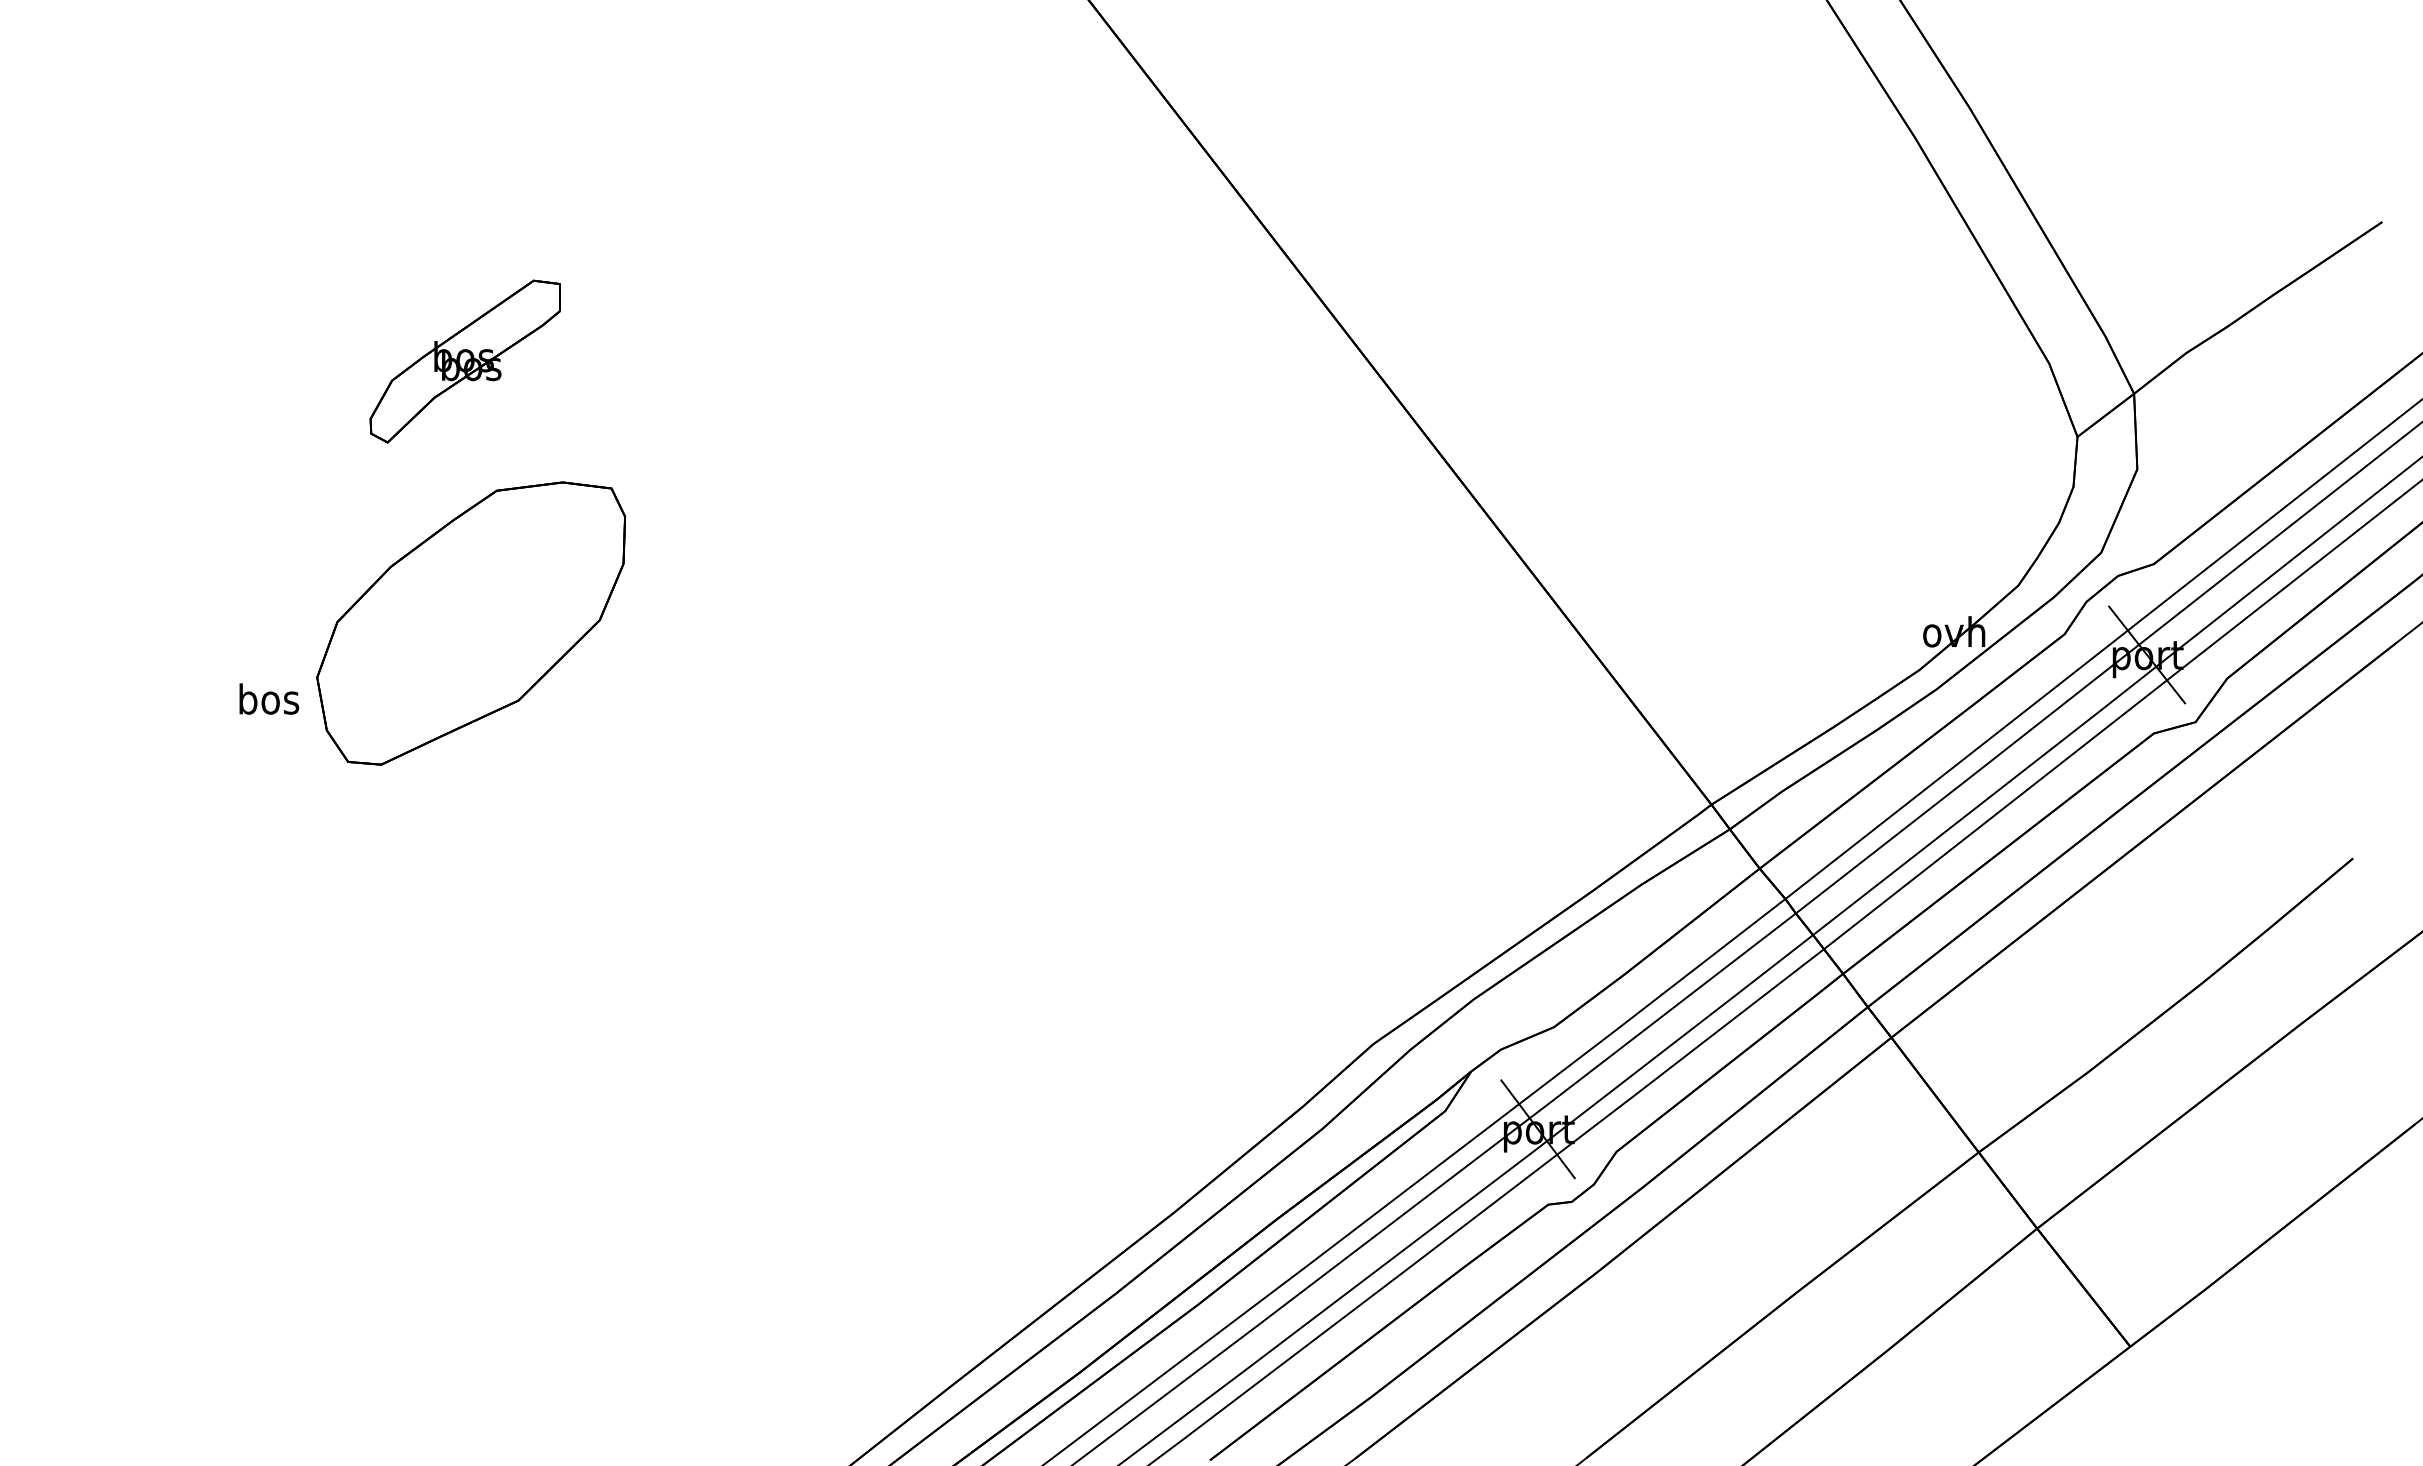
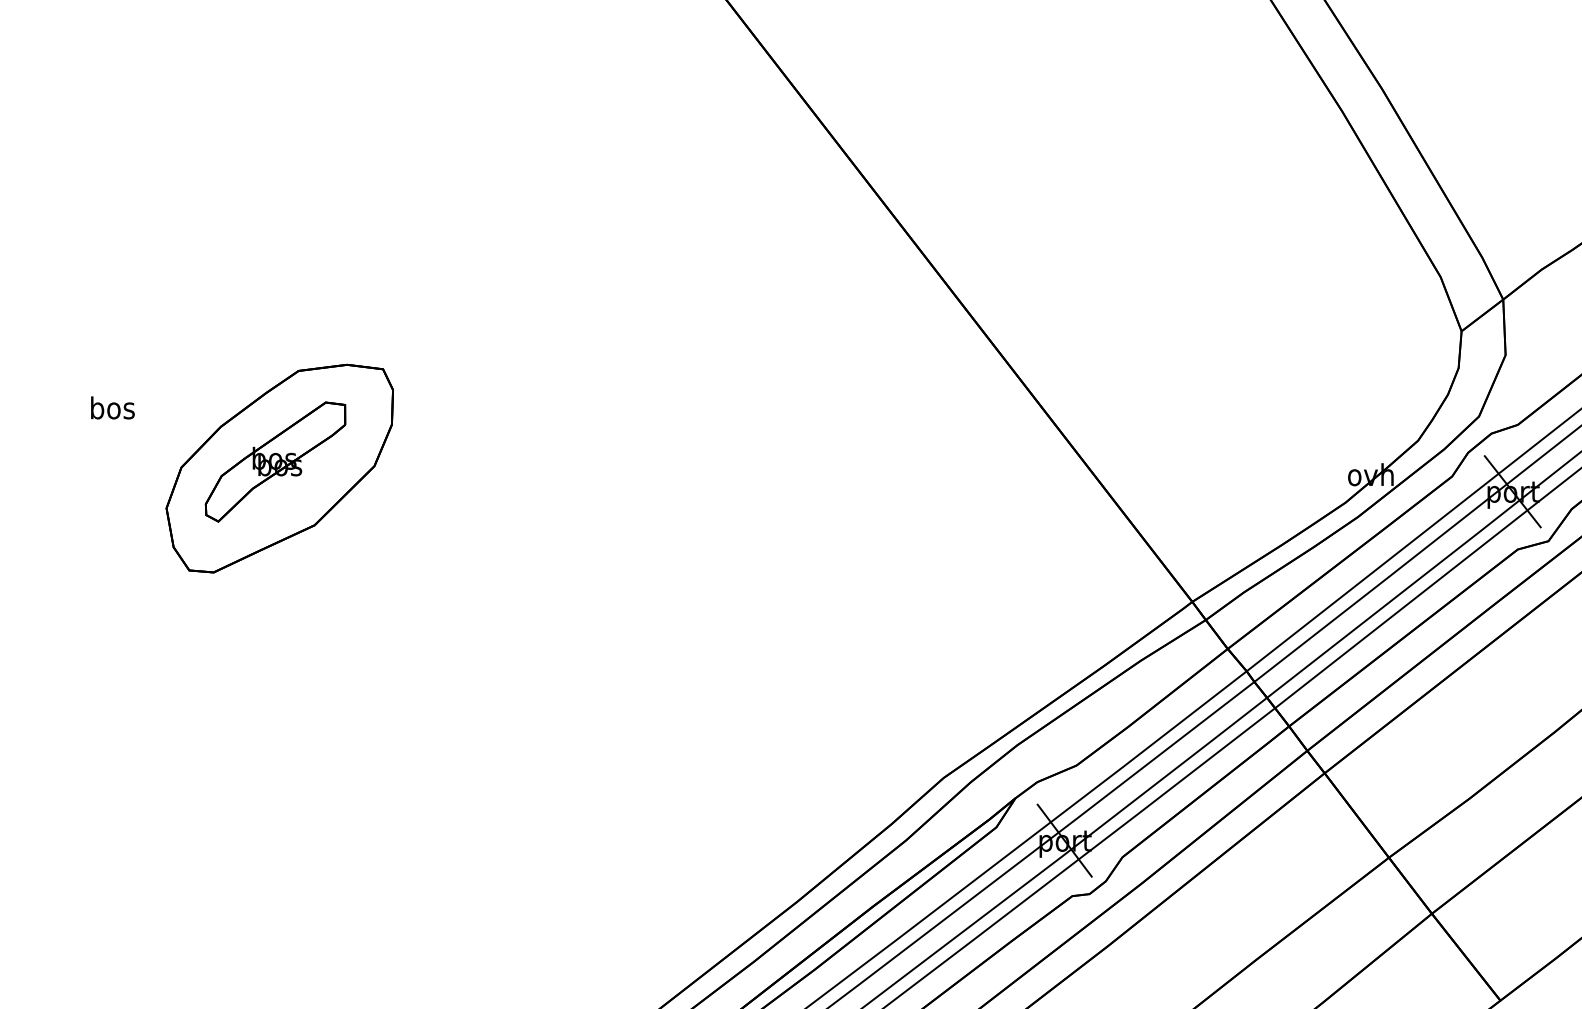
part: (464, 361) -> (274, 461), moved
text: (269, 698) -> (113, 407), moved

